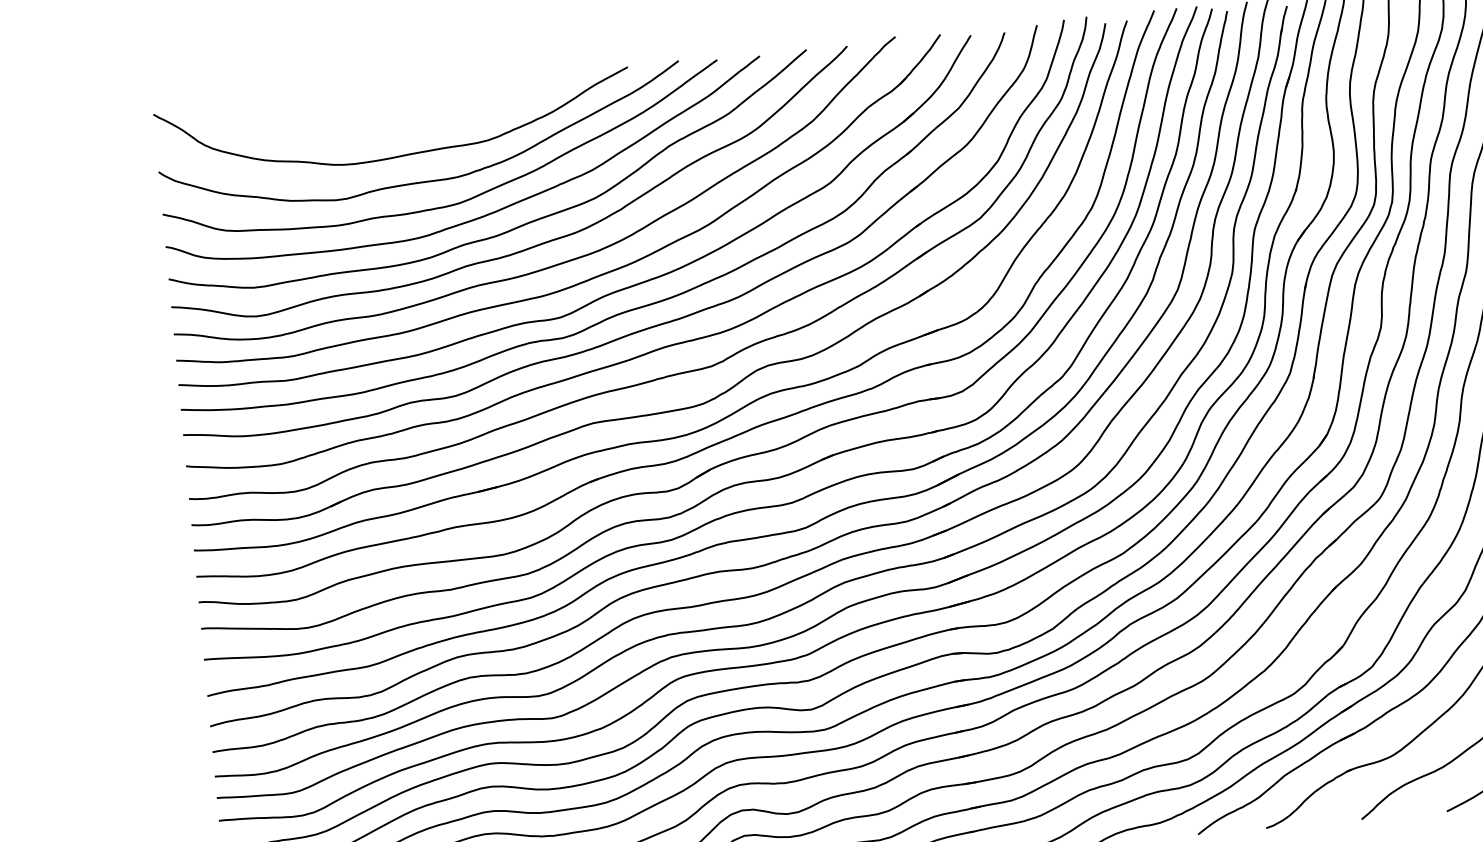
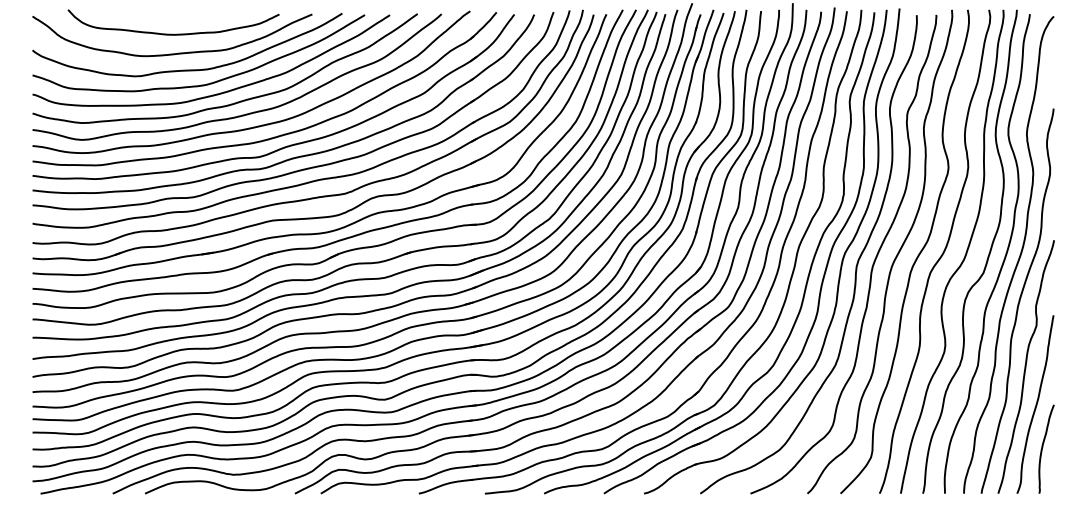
curve: (393, 121) -> (172, 33), added

